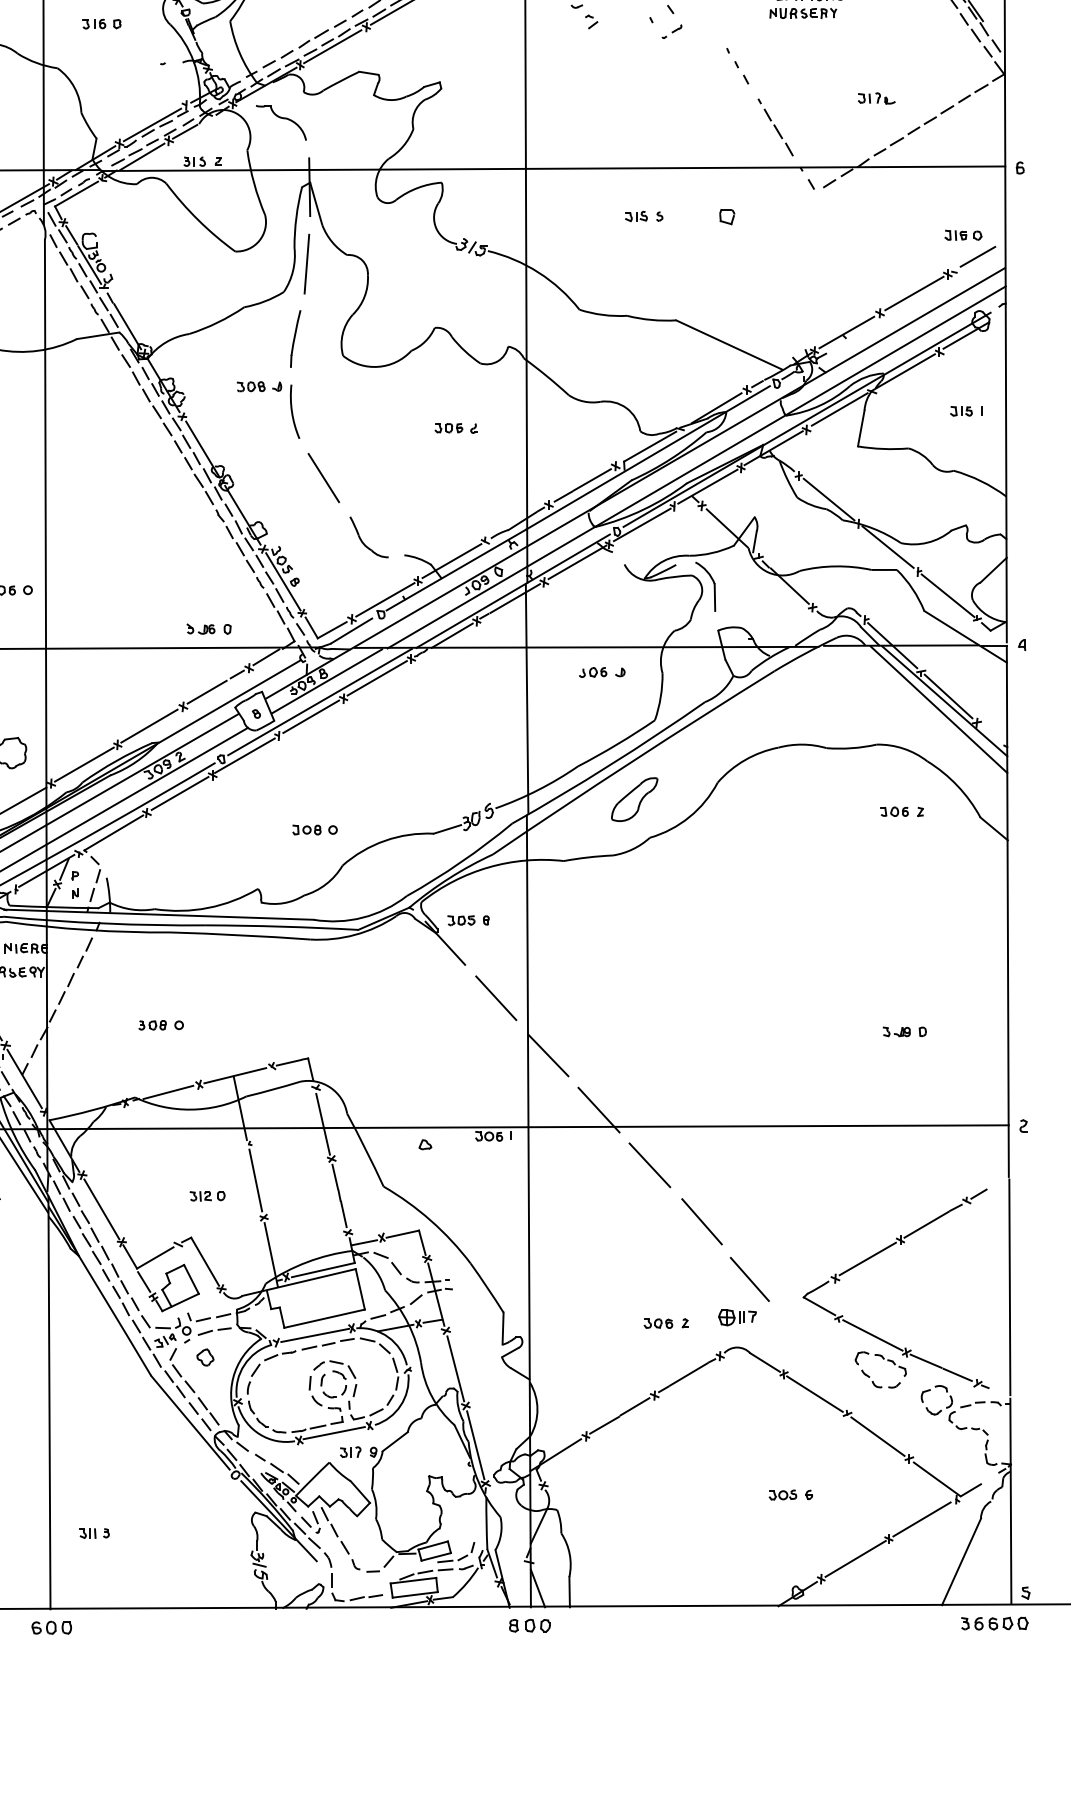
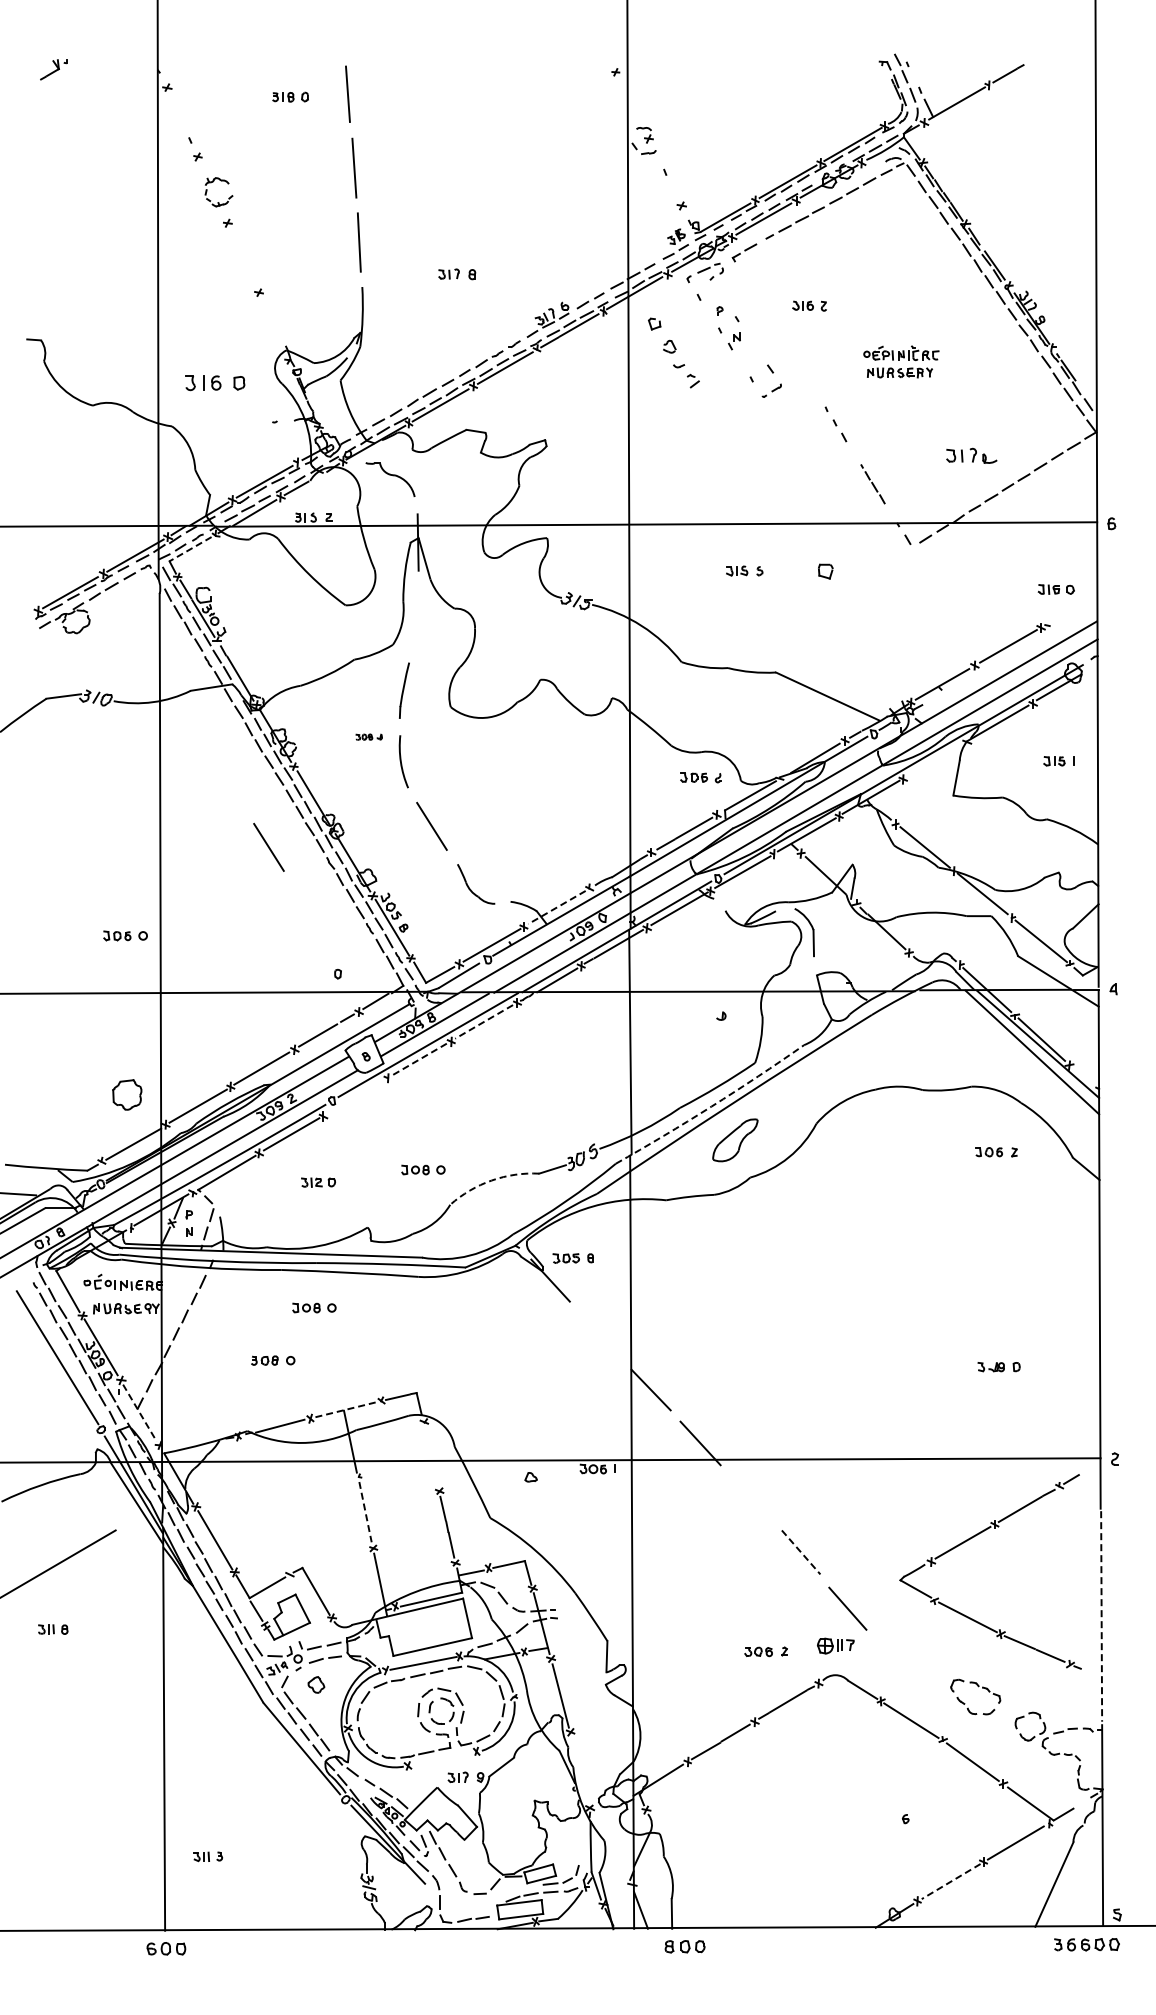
part: (102, 24) -> (215, 383), size x1.6
part: (876, 98) -> (971, 455), size x1.4
part: (775, 127) -> (872, 484), size x0.7
line: (76, 194) -> (190, 549), solid -> dashed
line: (977, 256) -> (1070, 610), removed
line: (306, 264) -> (415, 617), removed
part: (259, 385) -> (369, 736), size x0.6
line: (839, 409) -> (935, 759), removed
part: (455, 427) -> (700, 777), moved
line: (156, 498) -> (268, 846), added
line: (451, 561) -> (556, 907), solid -> dashed
part: (201, 628) -> (312, 973), removed
part: (592, 672) -> (694, 1016), removed
line: (376, 678) -> (483, 1022), solid -> dashed
line: (311, 716) -> (419, 1059), solid -> dashed
line: (244, 755) -> (354, 1097), removed
arc: (610, 764) -> (711, 1106), solid -> dashed
arc: (384, 840) -> (491, 1180), solid -> dashed
part: (203, 970) -> (314, 1307), added
line: (495, 997) -> (599, 1333), removed
line: (235, 1075) -> (345, 1409), solid -> dashed
line: (25, 1079) -> (140, 1413), solid -> dashed
line: (322, 1123) -> (430, 1456), removed
line: (650, 1165) -> (750, 1497), removed
line: (255, 1180) -> (365, 1512), solid -> dashed
part: (207, 1196) -> (318, 1182), moved
line: (702, 1221) -> (801, 1552), solid -> dashed
part: (874, 1256) -> (969, 1540), moved
line: (1009, 1287) -> (1101, 1616), solid -> dashed
line: (334, 1432) -> (442, 1758), removed
line: (474, 1445) -> (579, 1770), removed
part: (782, 1494) -> (879, 1818), removed
line: (855, 1558) -> (950, 1881), solid -> dashed
part: (529, 1625) -> (684, 1946), moved

